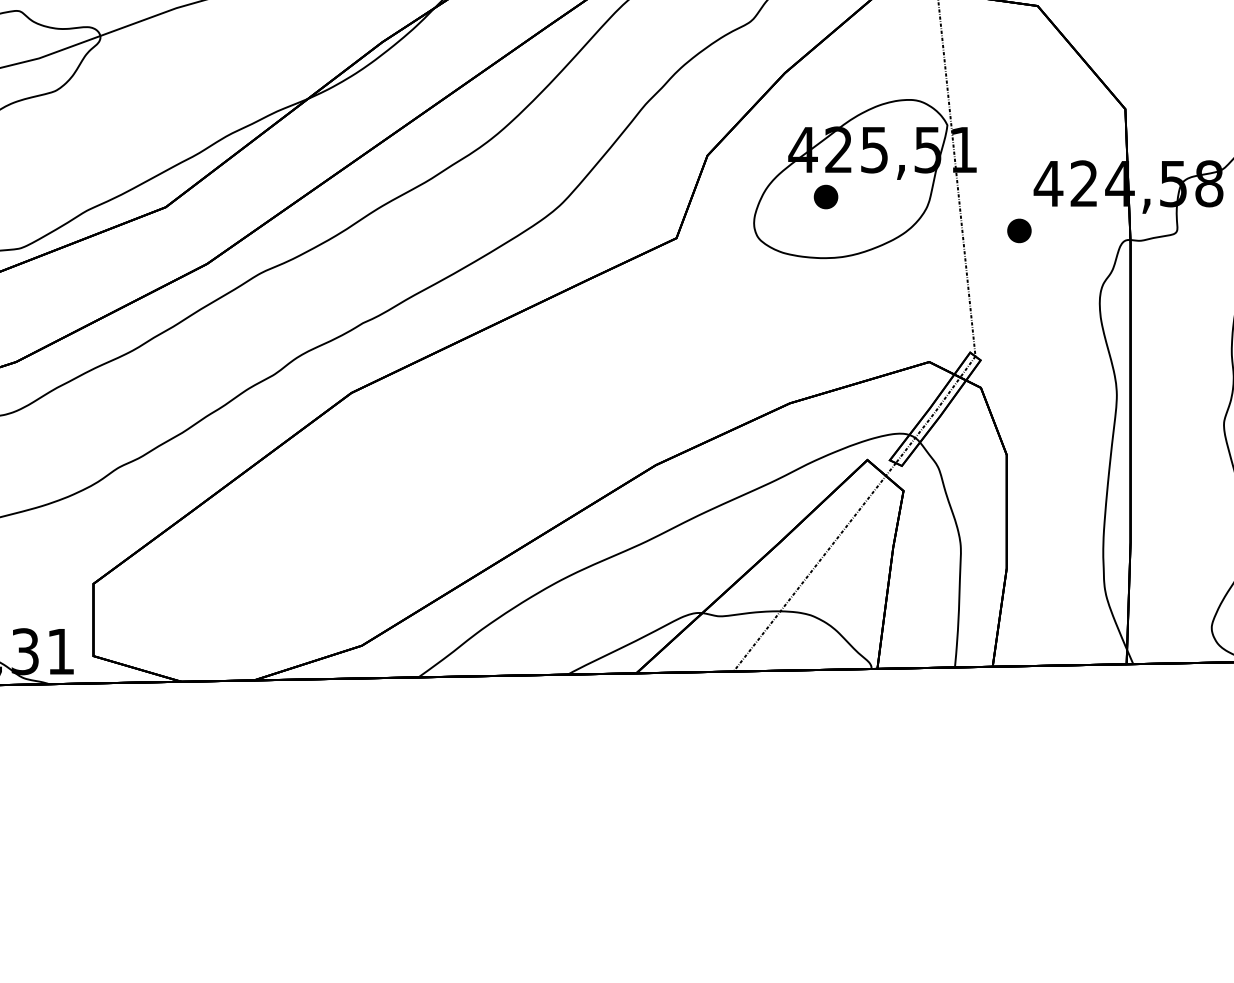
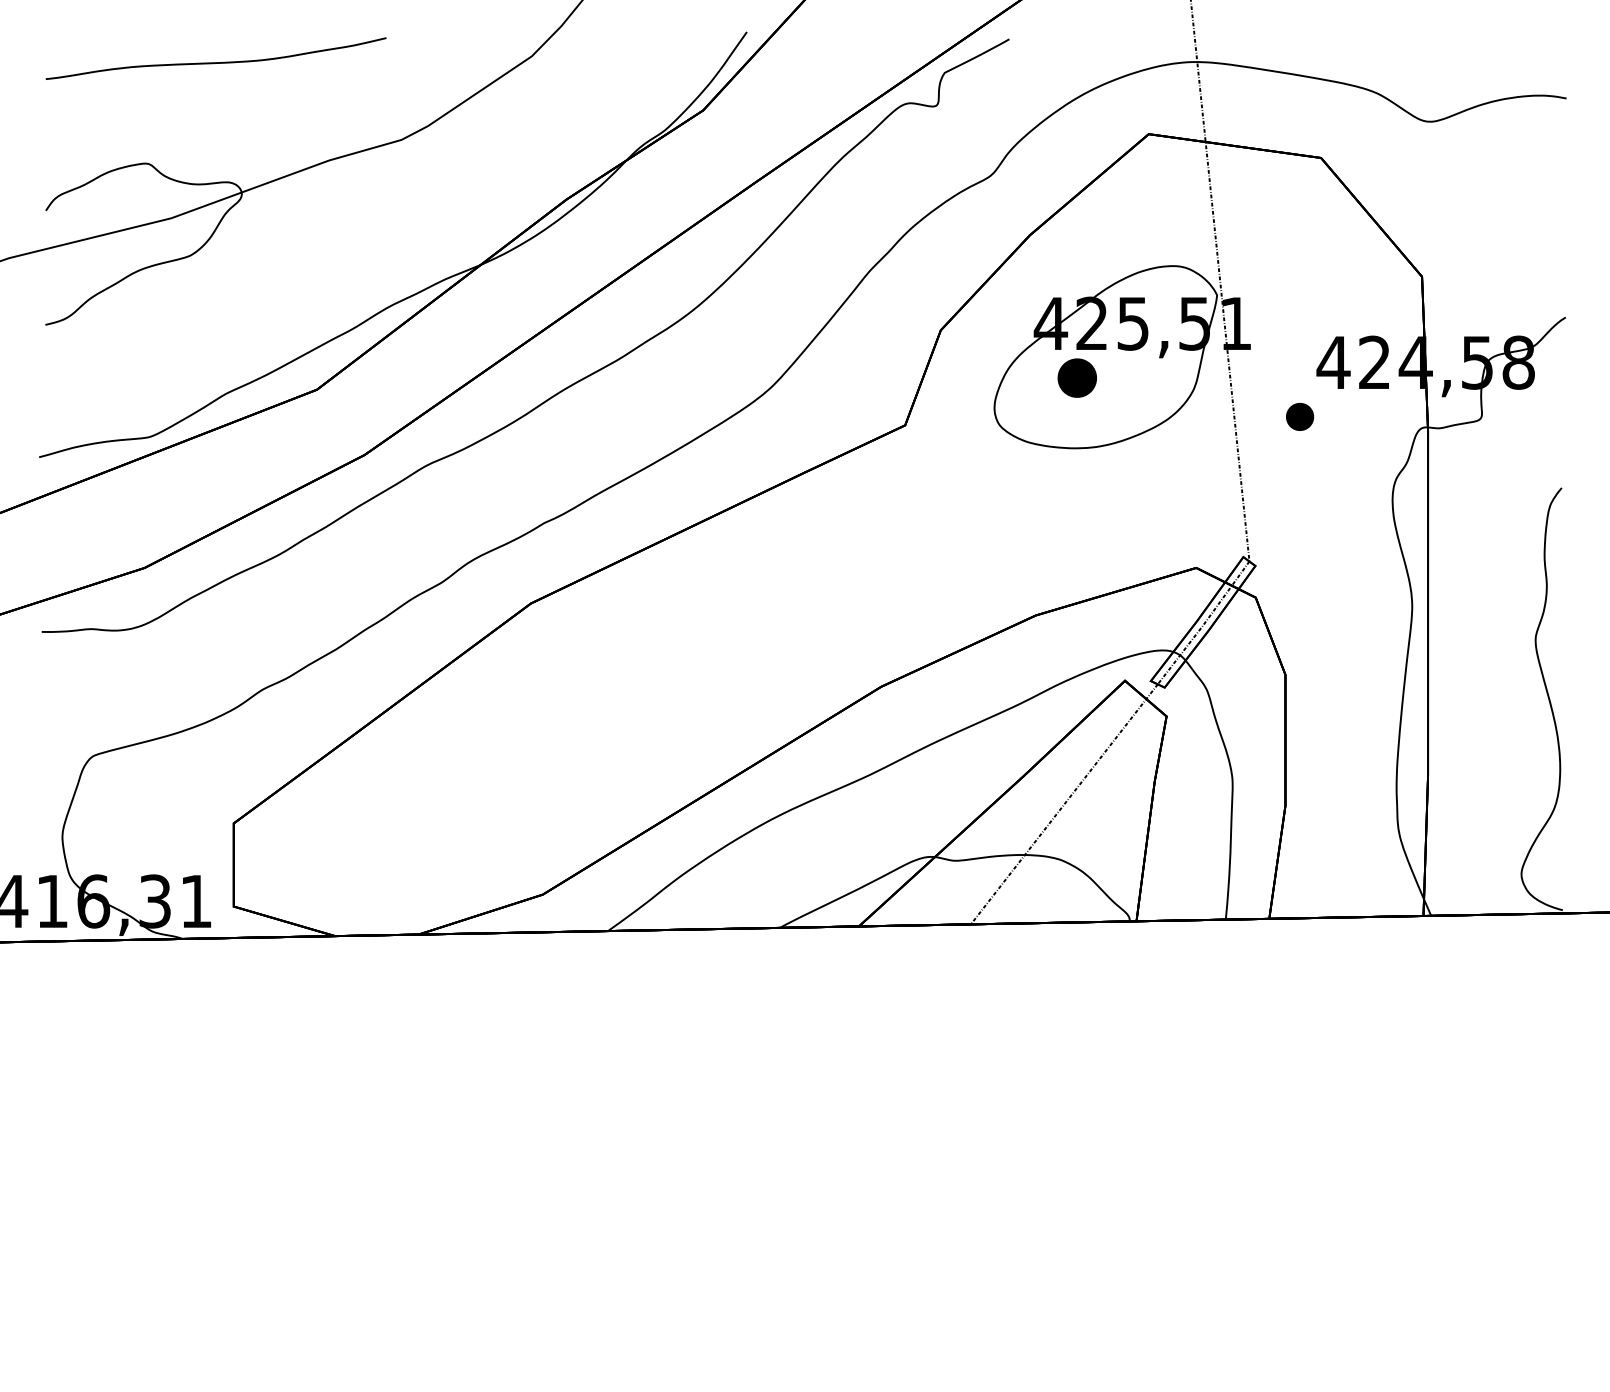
part: (826, 196) -> (1077, 377), size x1.4

